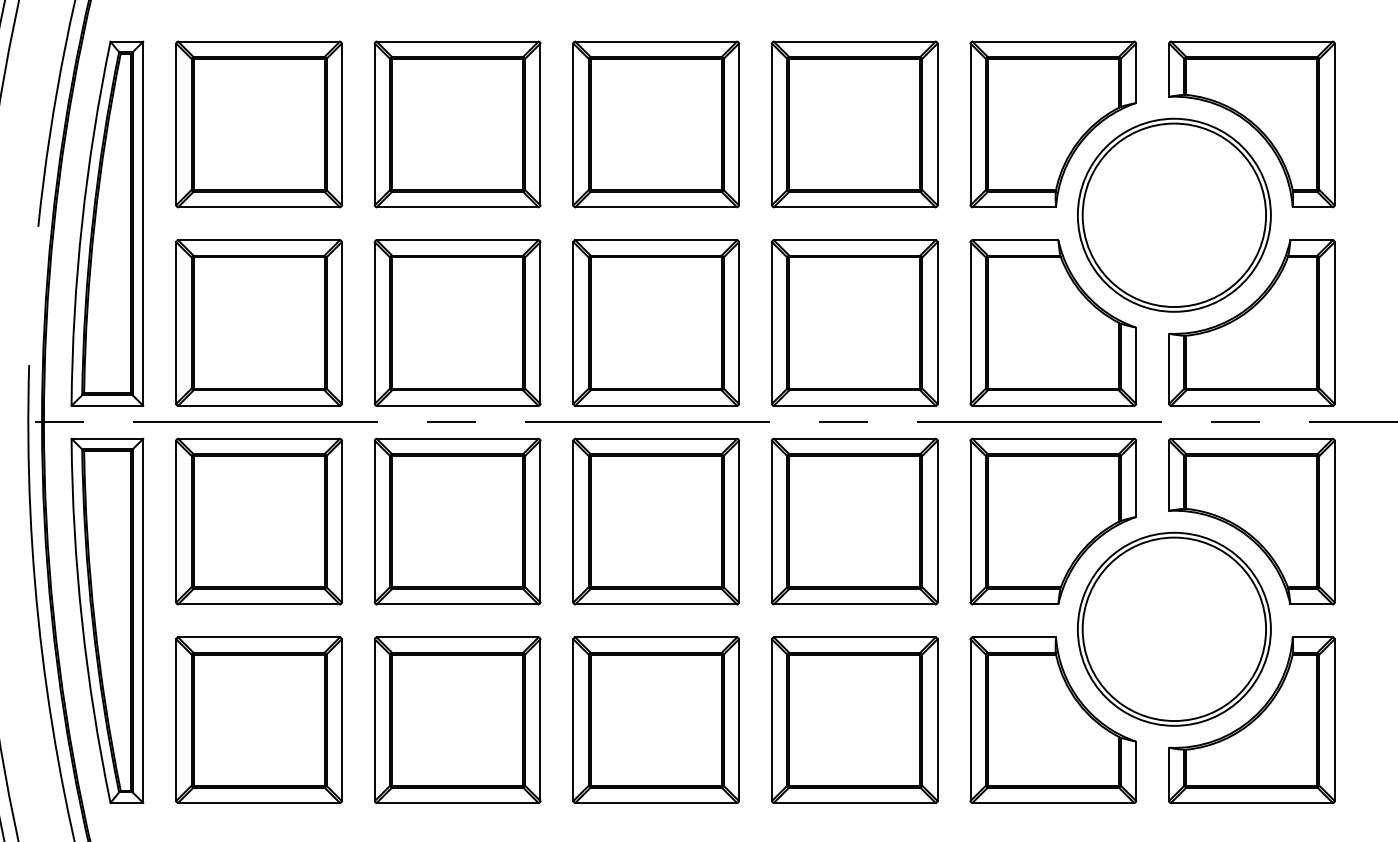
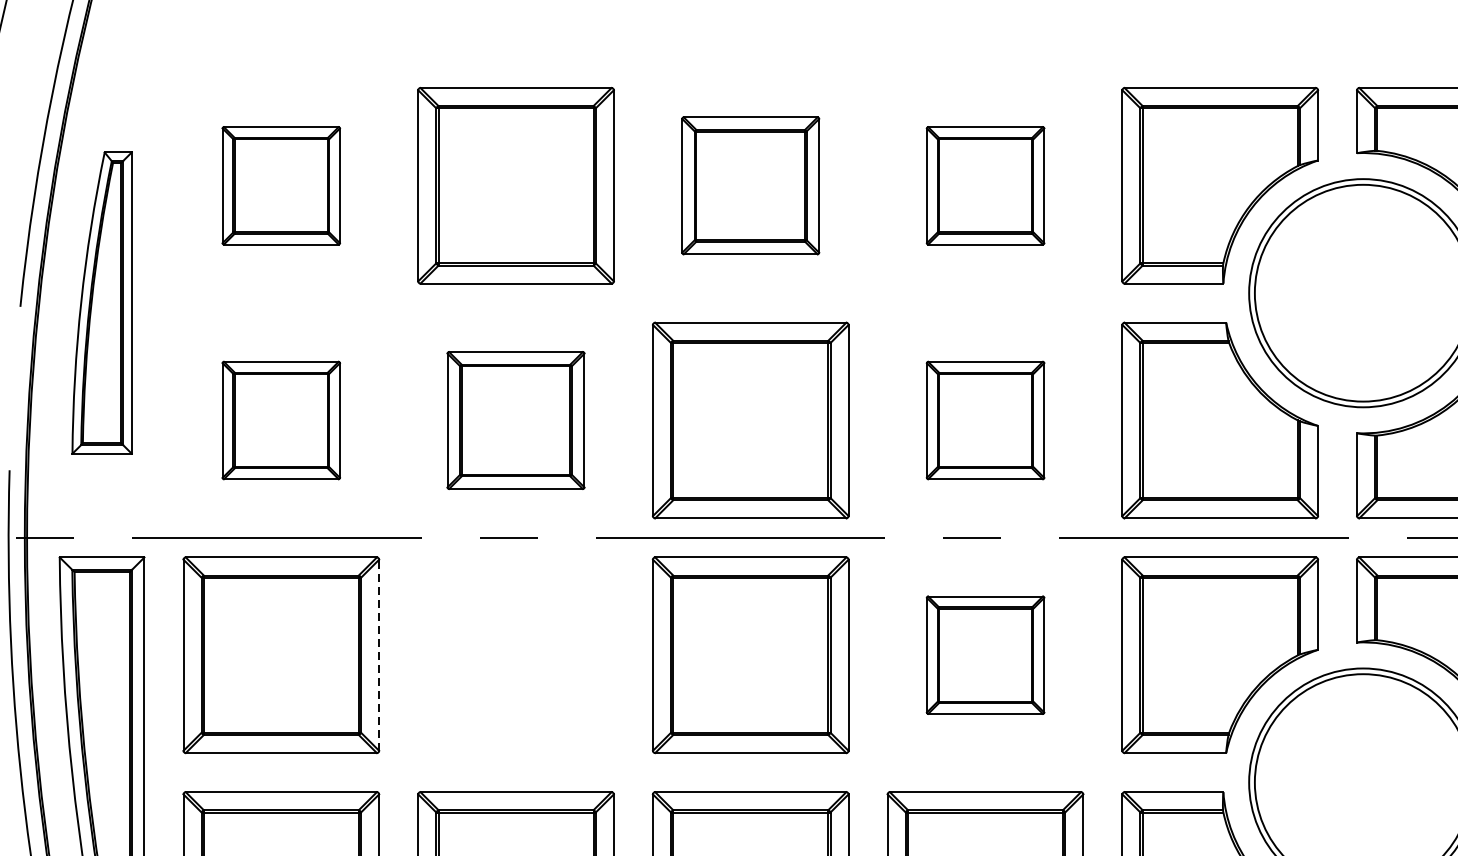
part: (258, 124) -> (280, 185), size x0.6
part: (655, 124) -> (749, 185), size x0.7
part: (854, 124) -> (985, 185), size x0.6
part: (107, 223) -> (102, 302), size x0.7
part: (258, 322) -> (280, 419), size x0.6
part: (457, 322) -> (515, 419), size x0.7
part: (854, 322) -> (985, 419), size x0.6
line: (341, 521) -> (378, 655), solid -> dashed
part: (457, 521) -> (515, 655), removed
part: (854, 521) -> (985, 655), size x0.6

